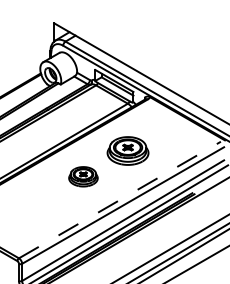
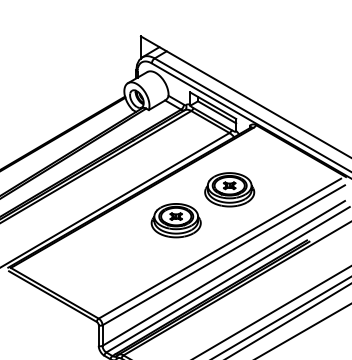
part: (82, 176) -> (175, 220), size x1.43
line: (119, 199) -> (219, 248), dashed -> solid

